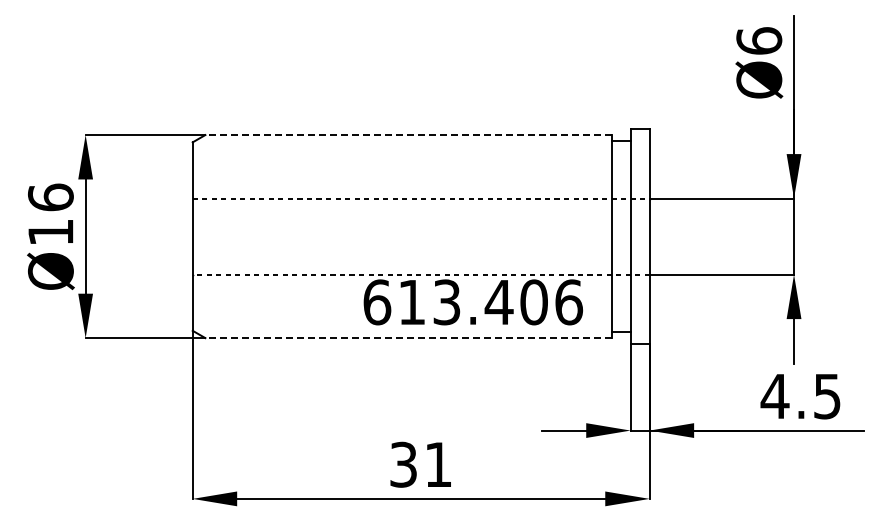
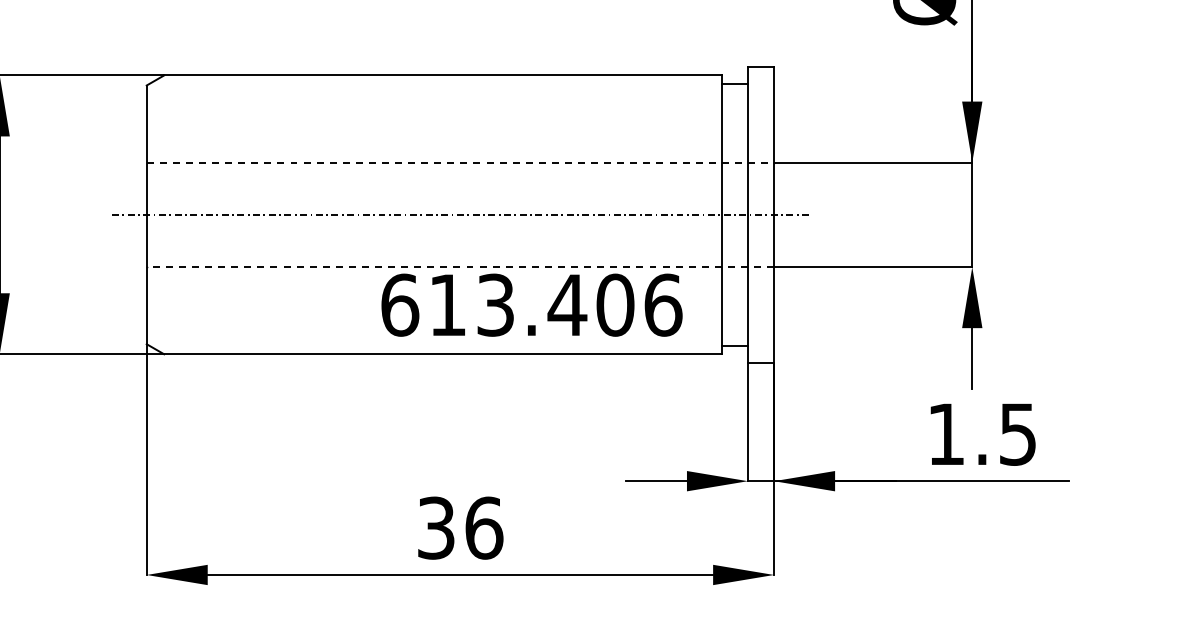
line: (408, 135) -> (442, 76), dashed -> solid
line: (421, 236) -> (460, 214), added
line: (408, 338) -> (442, 354), dashed -> solid
text: (774, 396) -> (945, 434), 4.5 -> 1.5
text: (438, 464) -> (484, 527), 31 -> 36

